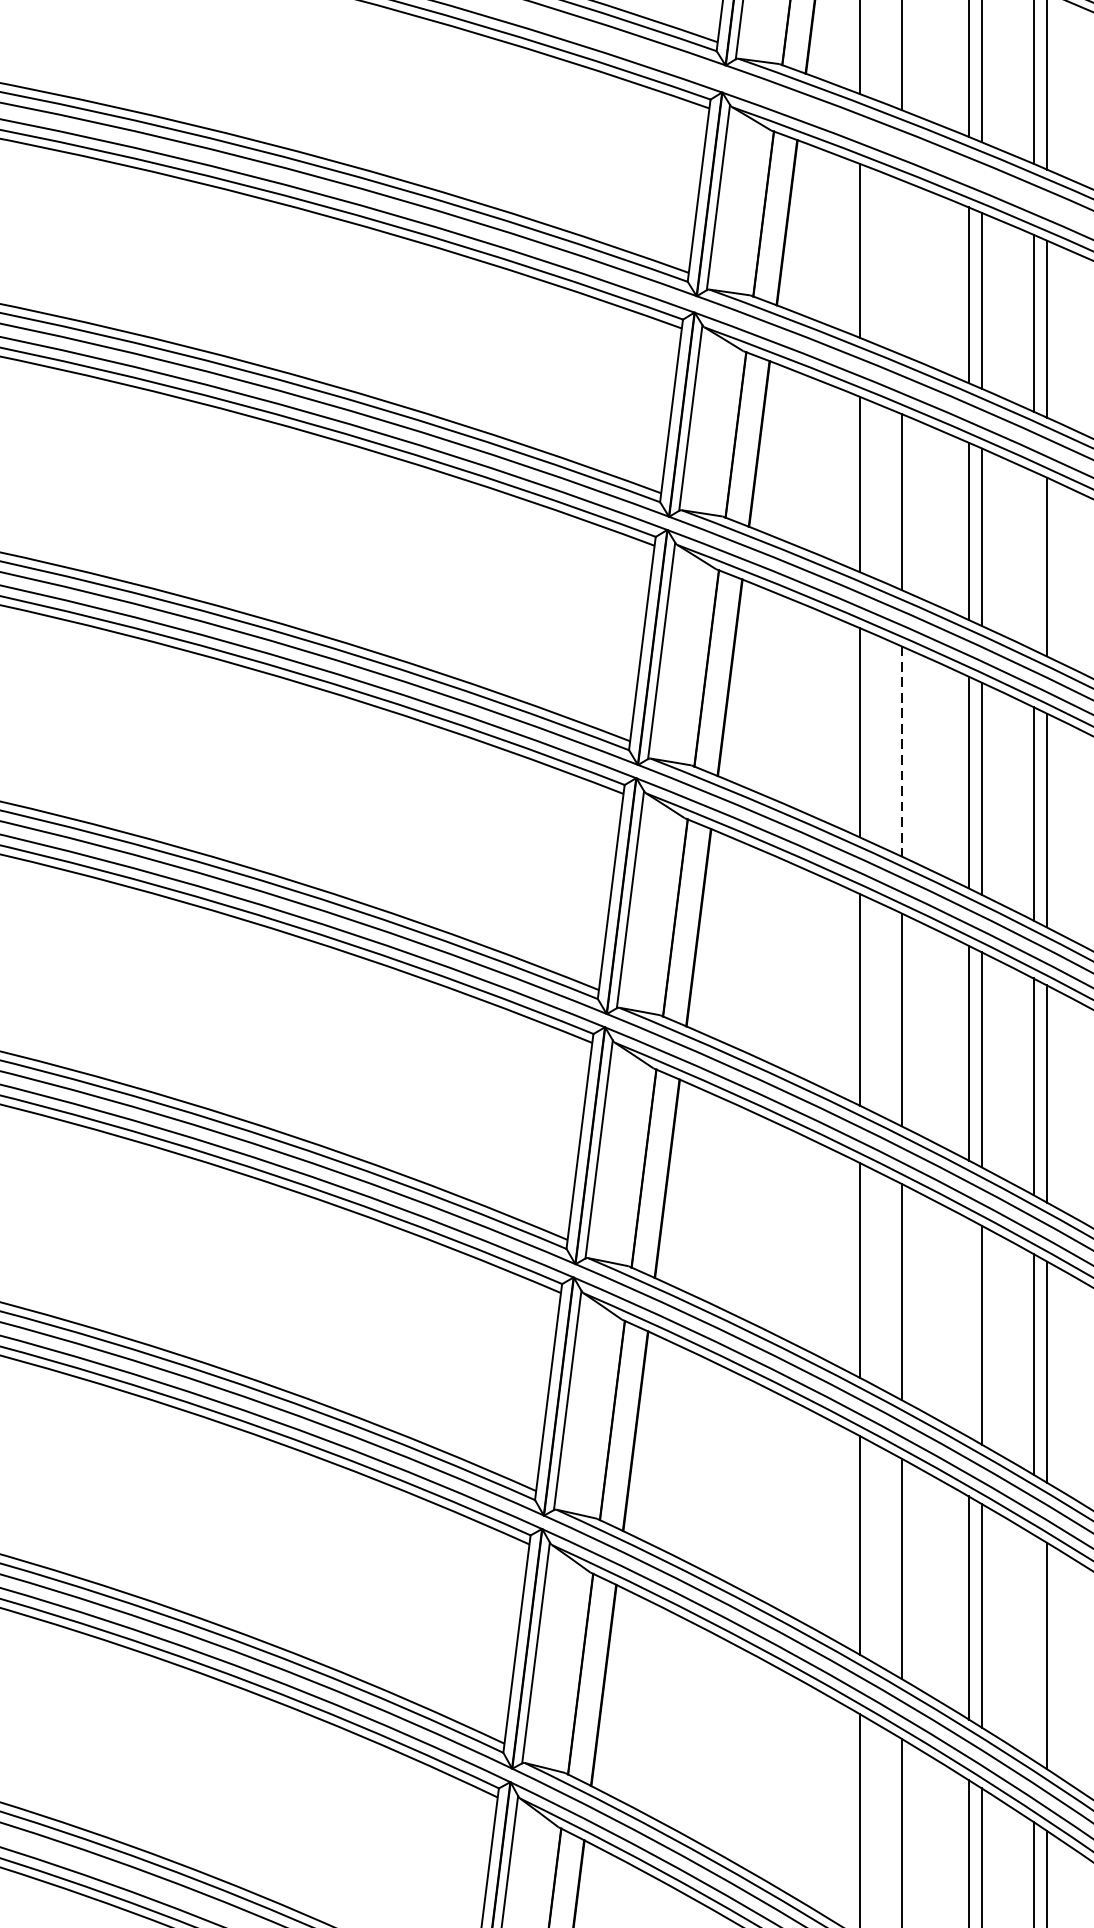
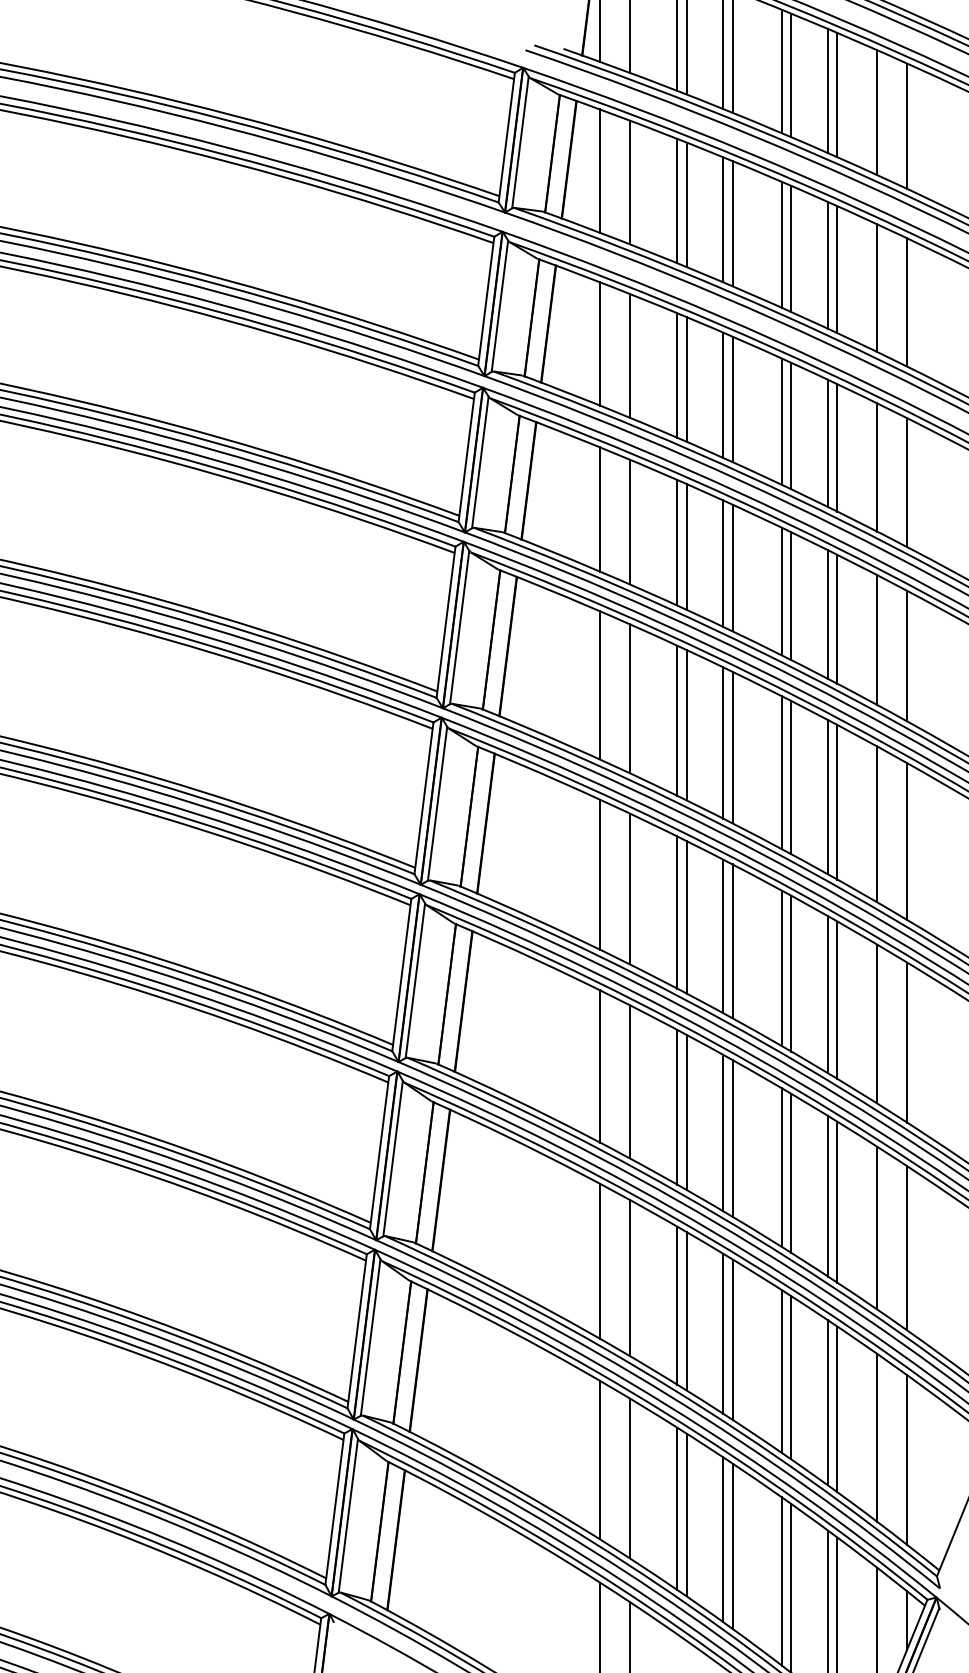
line: (901, 267) -> (629, 355), added
line: (1033, 560) -> (723, 563), added
line: (901, 752) -> (629, 699), dashed -> solid
line: (969, 1326) -> (677, 1106), added
line: (1033, 1647) -> (723, 1333), added

